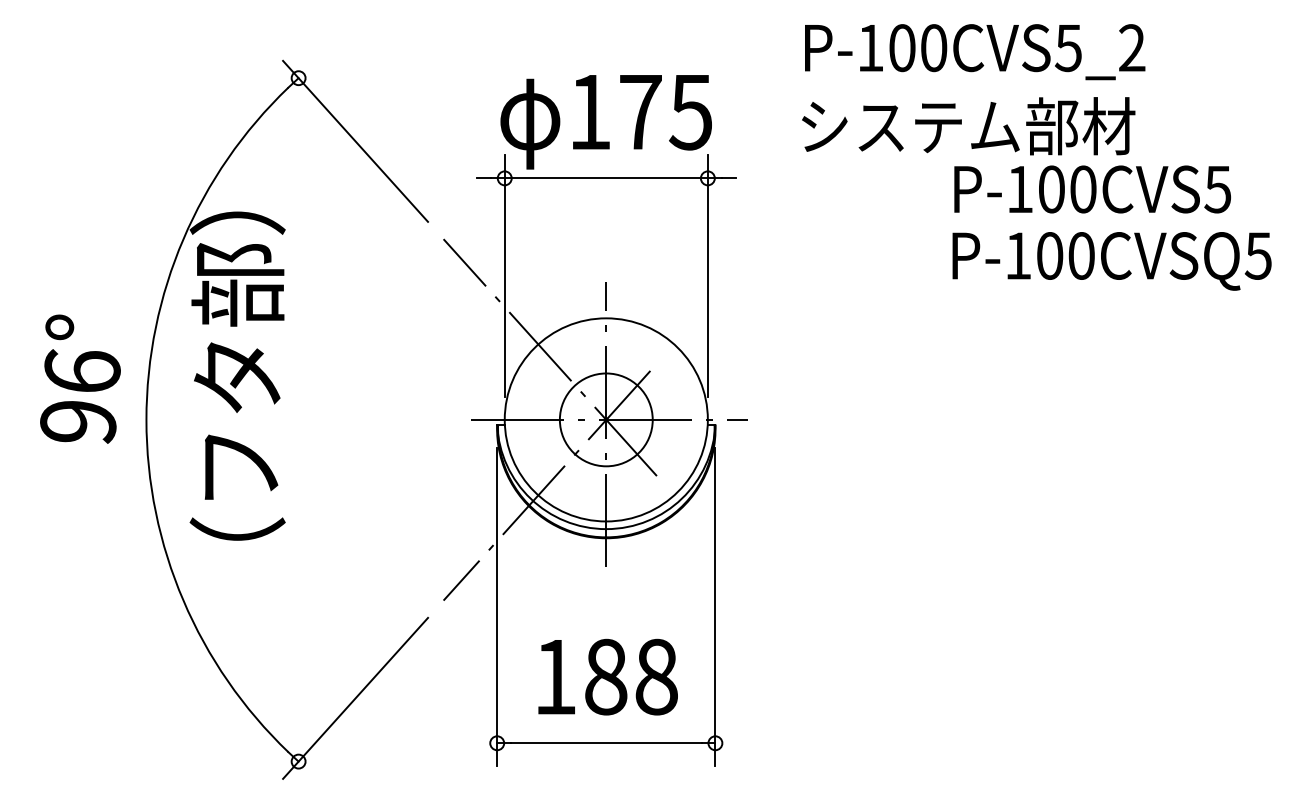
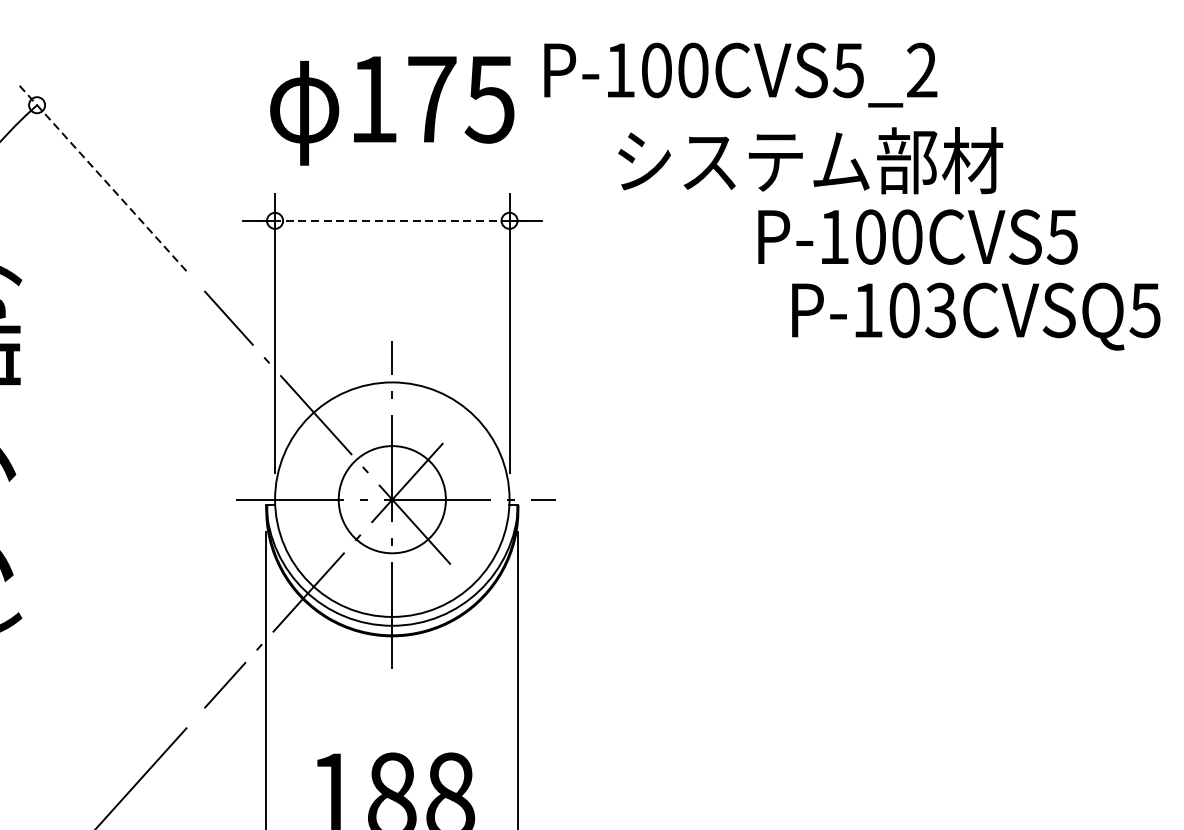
text: (975, 52) -> (741, 75), moved
text: (605, 122) -> (391, 111), moved
line: (355, 141) -> (102, 178), solid -> dashed
line: (606, 178) -> (392, 220), solid -> dashed
text: (1092, 189) -> (917, 237), moved
text: (1080, 255) -> (939, 309), P-100CVSQ5 -> P-103CVSQ5

